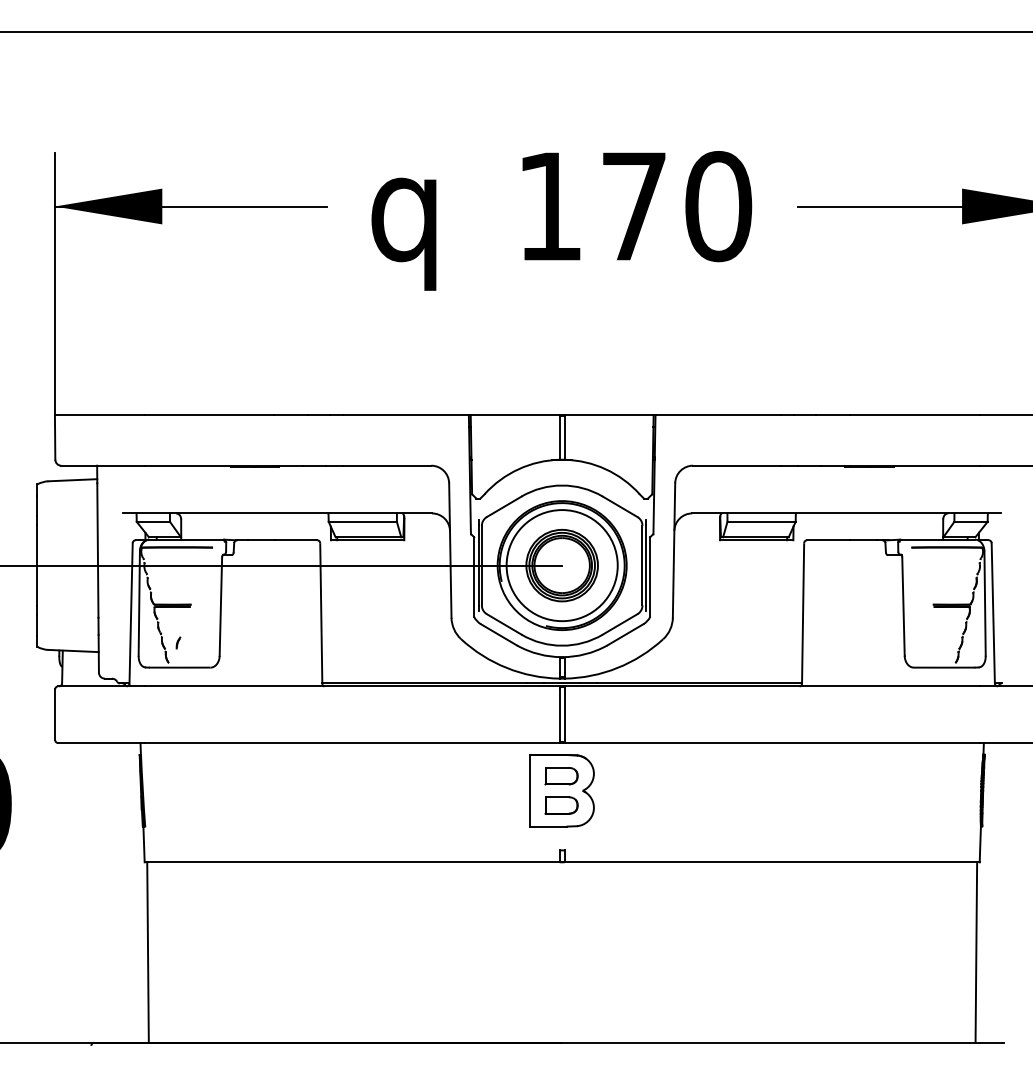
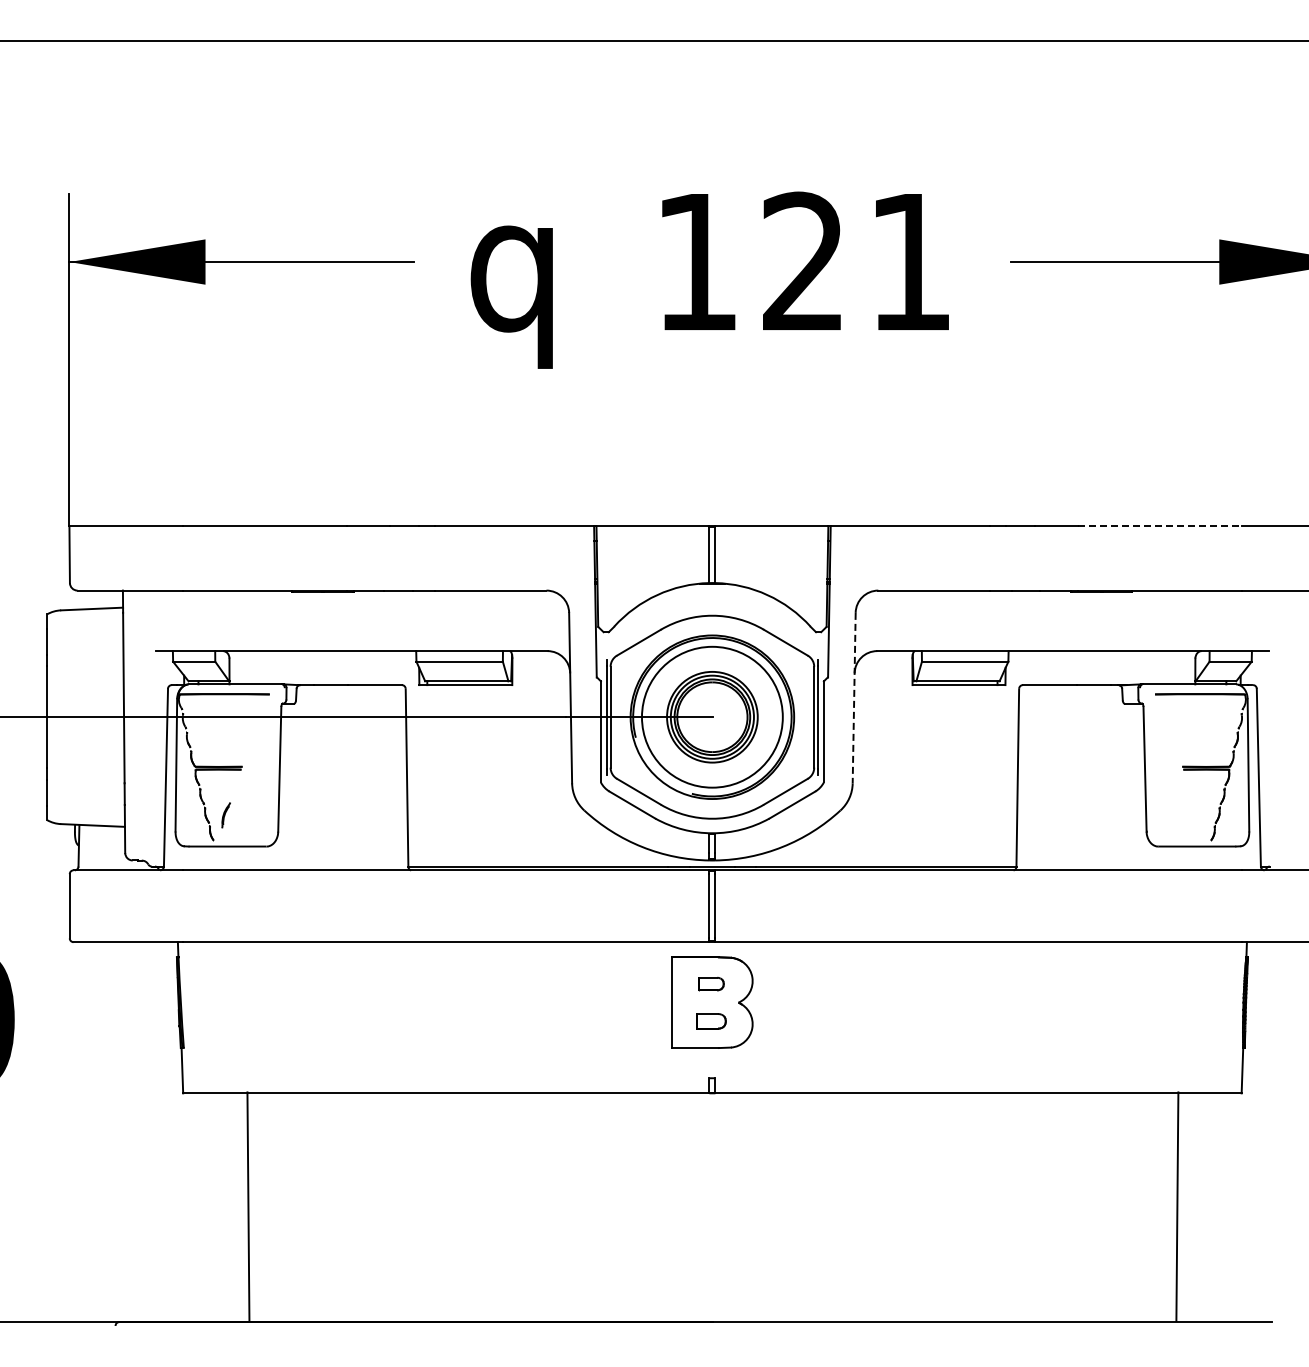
text: (677, 206) -> (858, 261), 170 -> 121
line: (914, 415) -> (1159, 526), solid -> dashed
line: (674, 550) -> (854, 698), solid -> dashed
part: (178, 643) -> (225, 815), size x1.6
part: (561, 775) -> (711, 983), size x0.6
part: (561, 805) -> (711, 1021), size x0.7
line: (148, 952) -> (248, 1206), moved
line: (976, 952) -> (1177, 1206), moved

